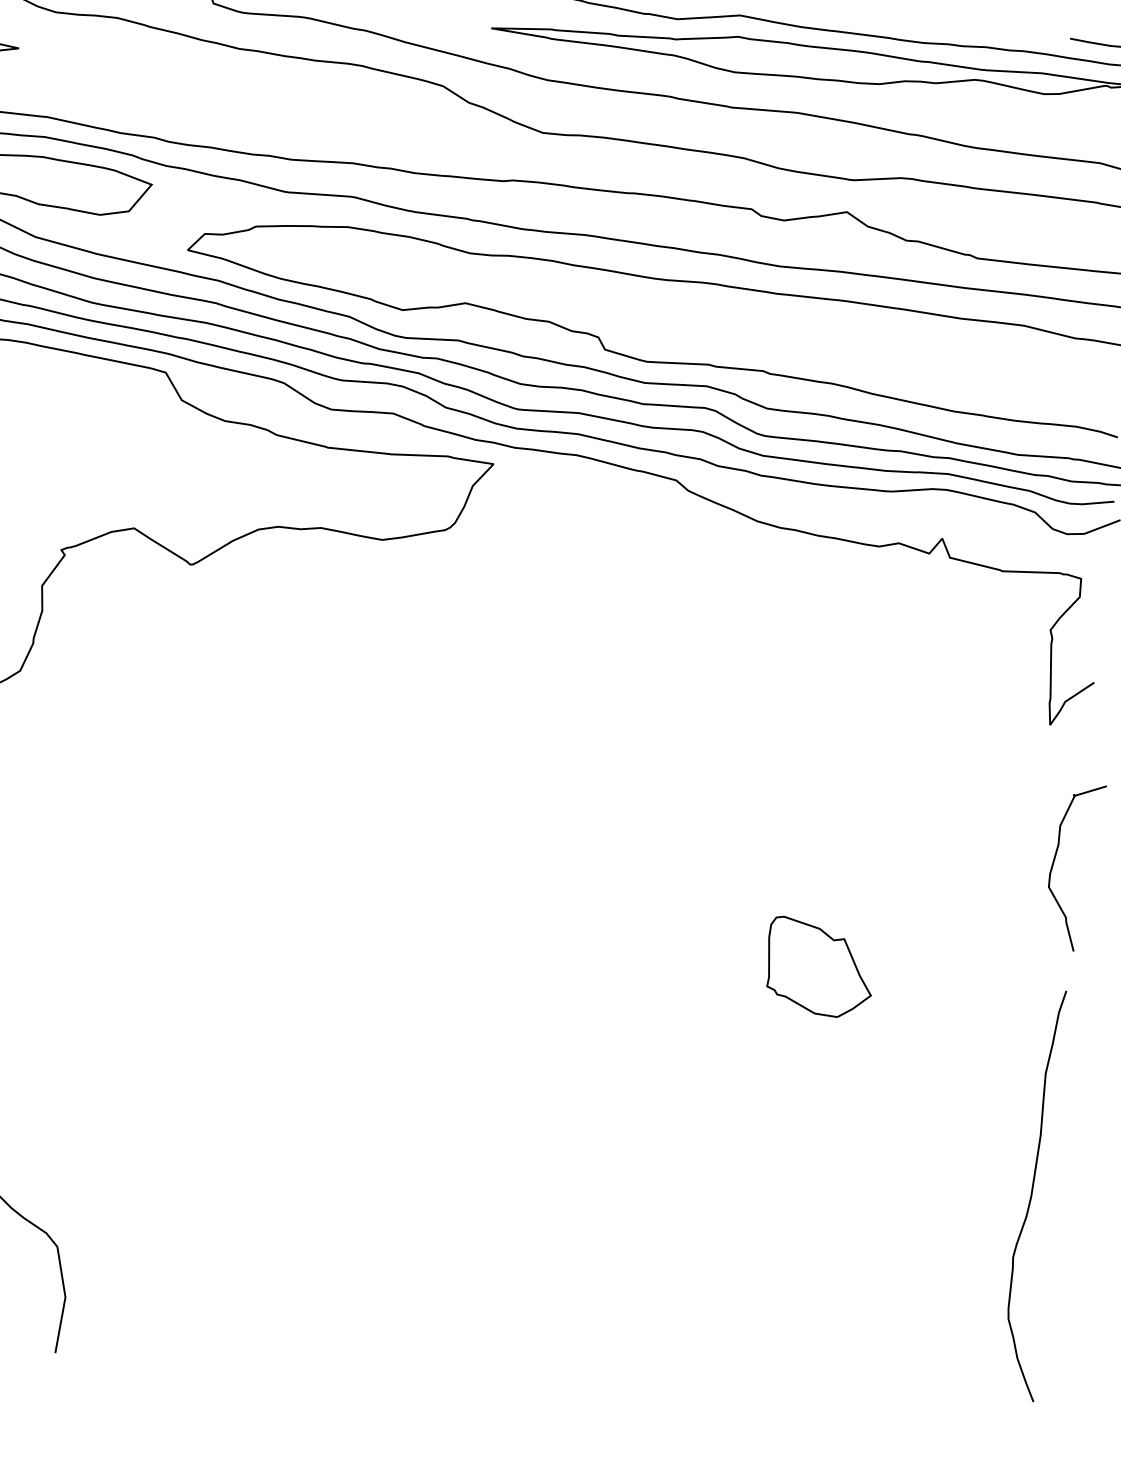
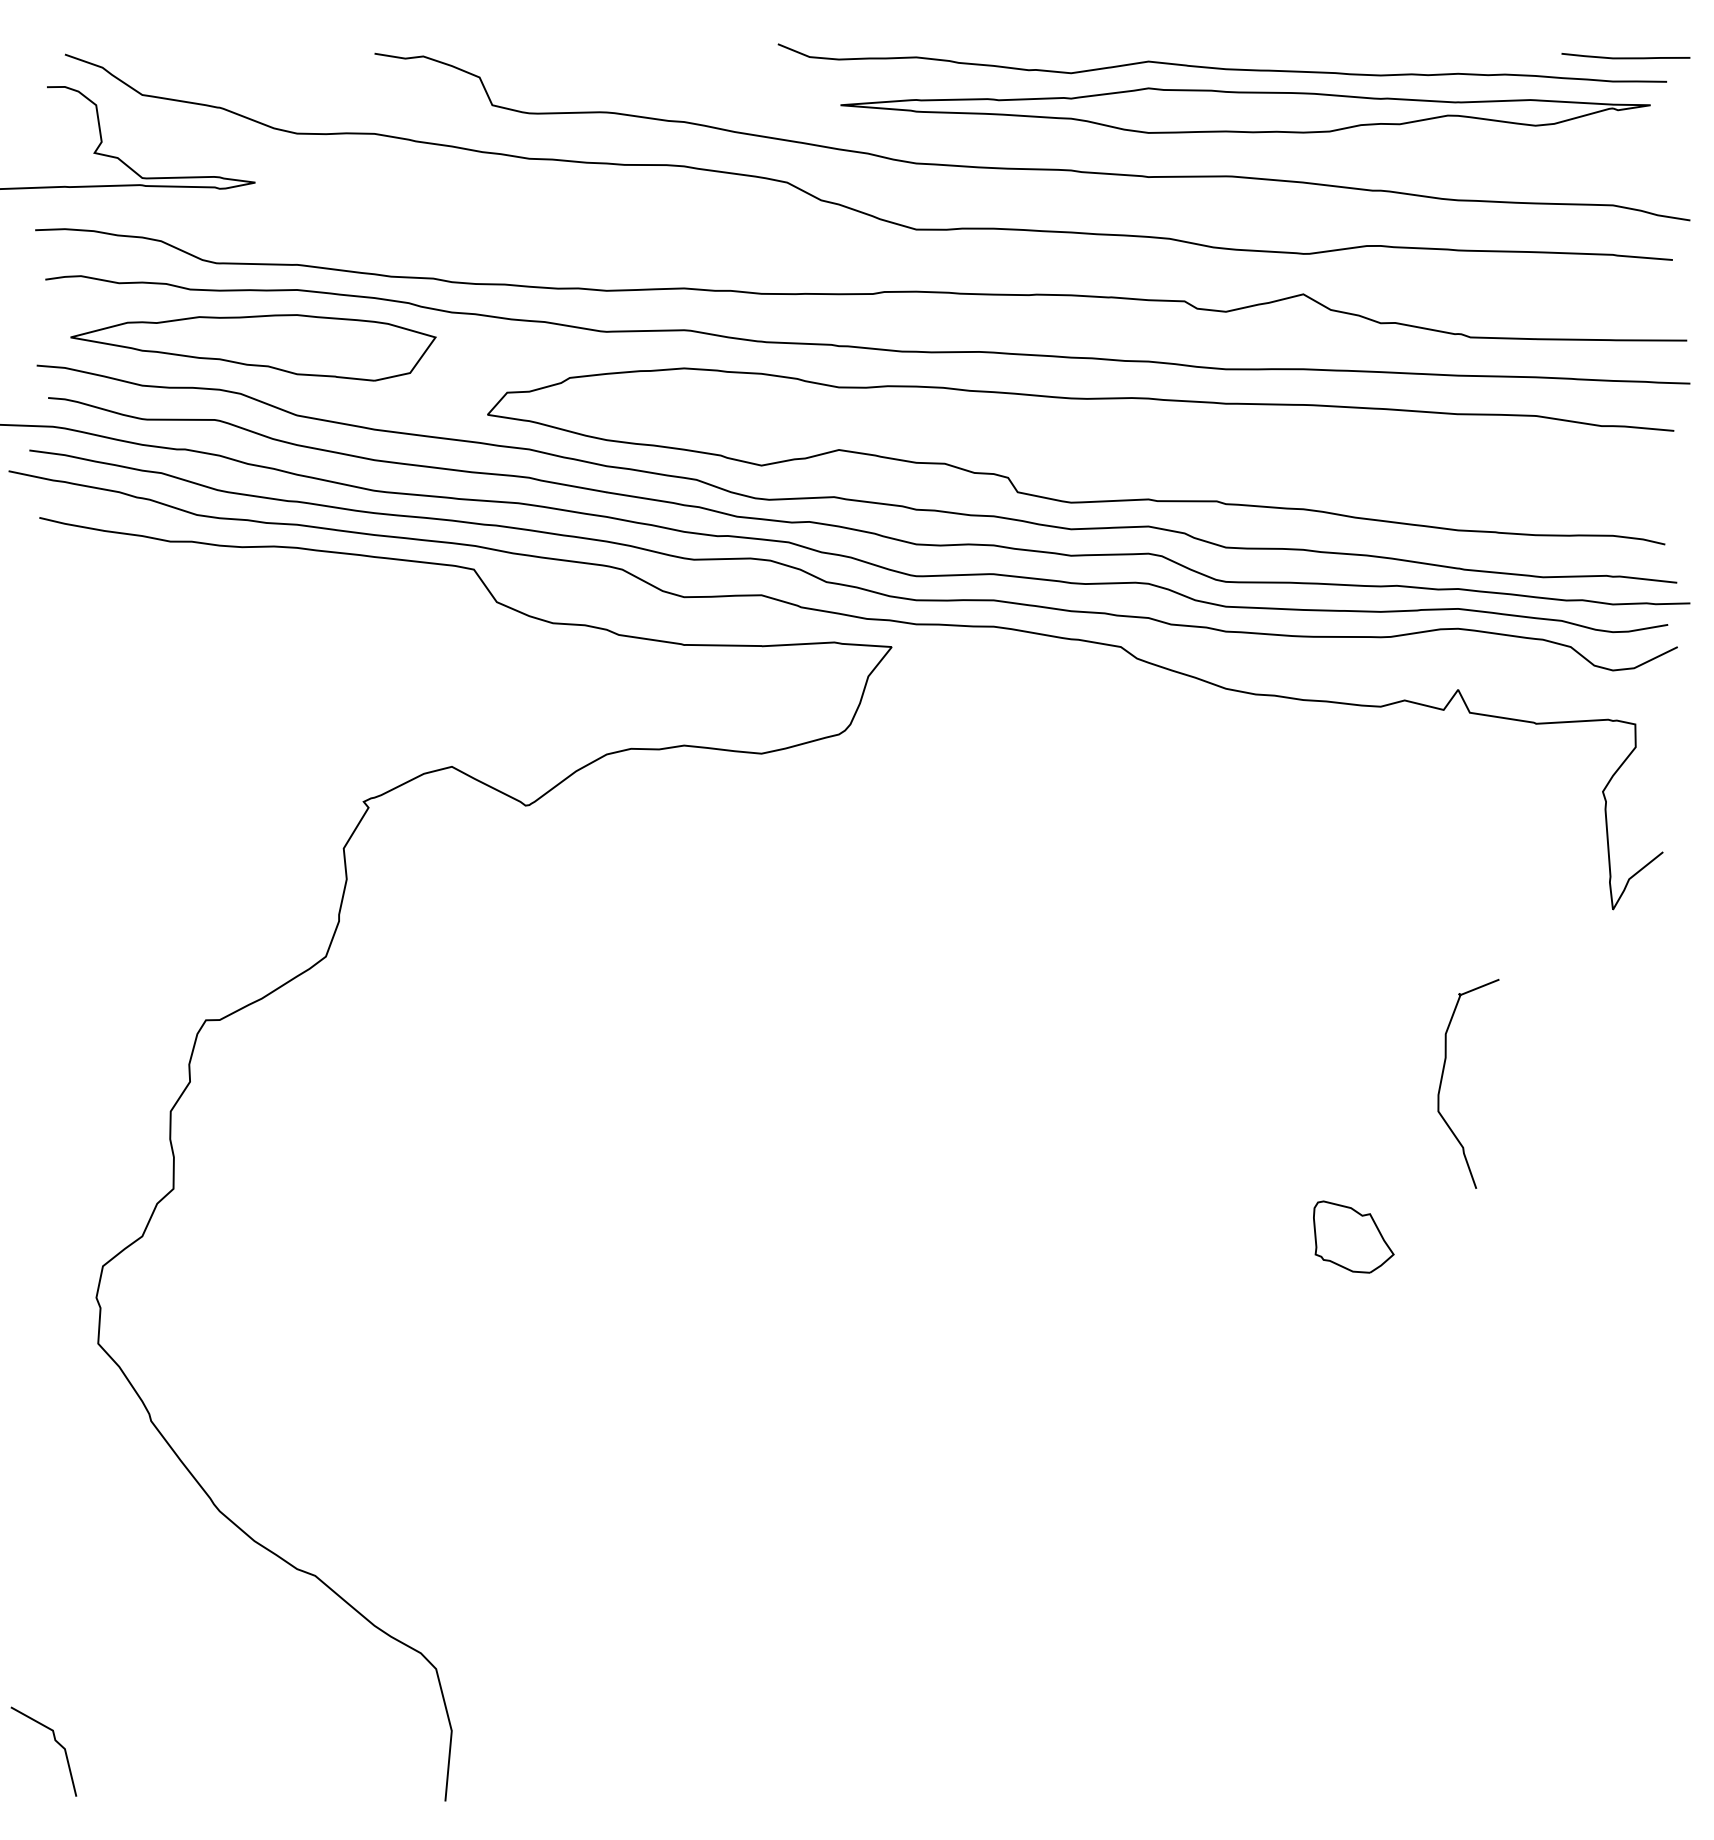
curve: (1054, 862) -> (1442, 1080), moved
part: (819, 967) -> (1353, 1236), size x0.6
curve: (1032, 1192) -> (1643, 1493), removed

